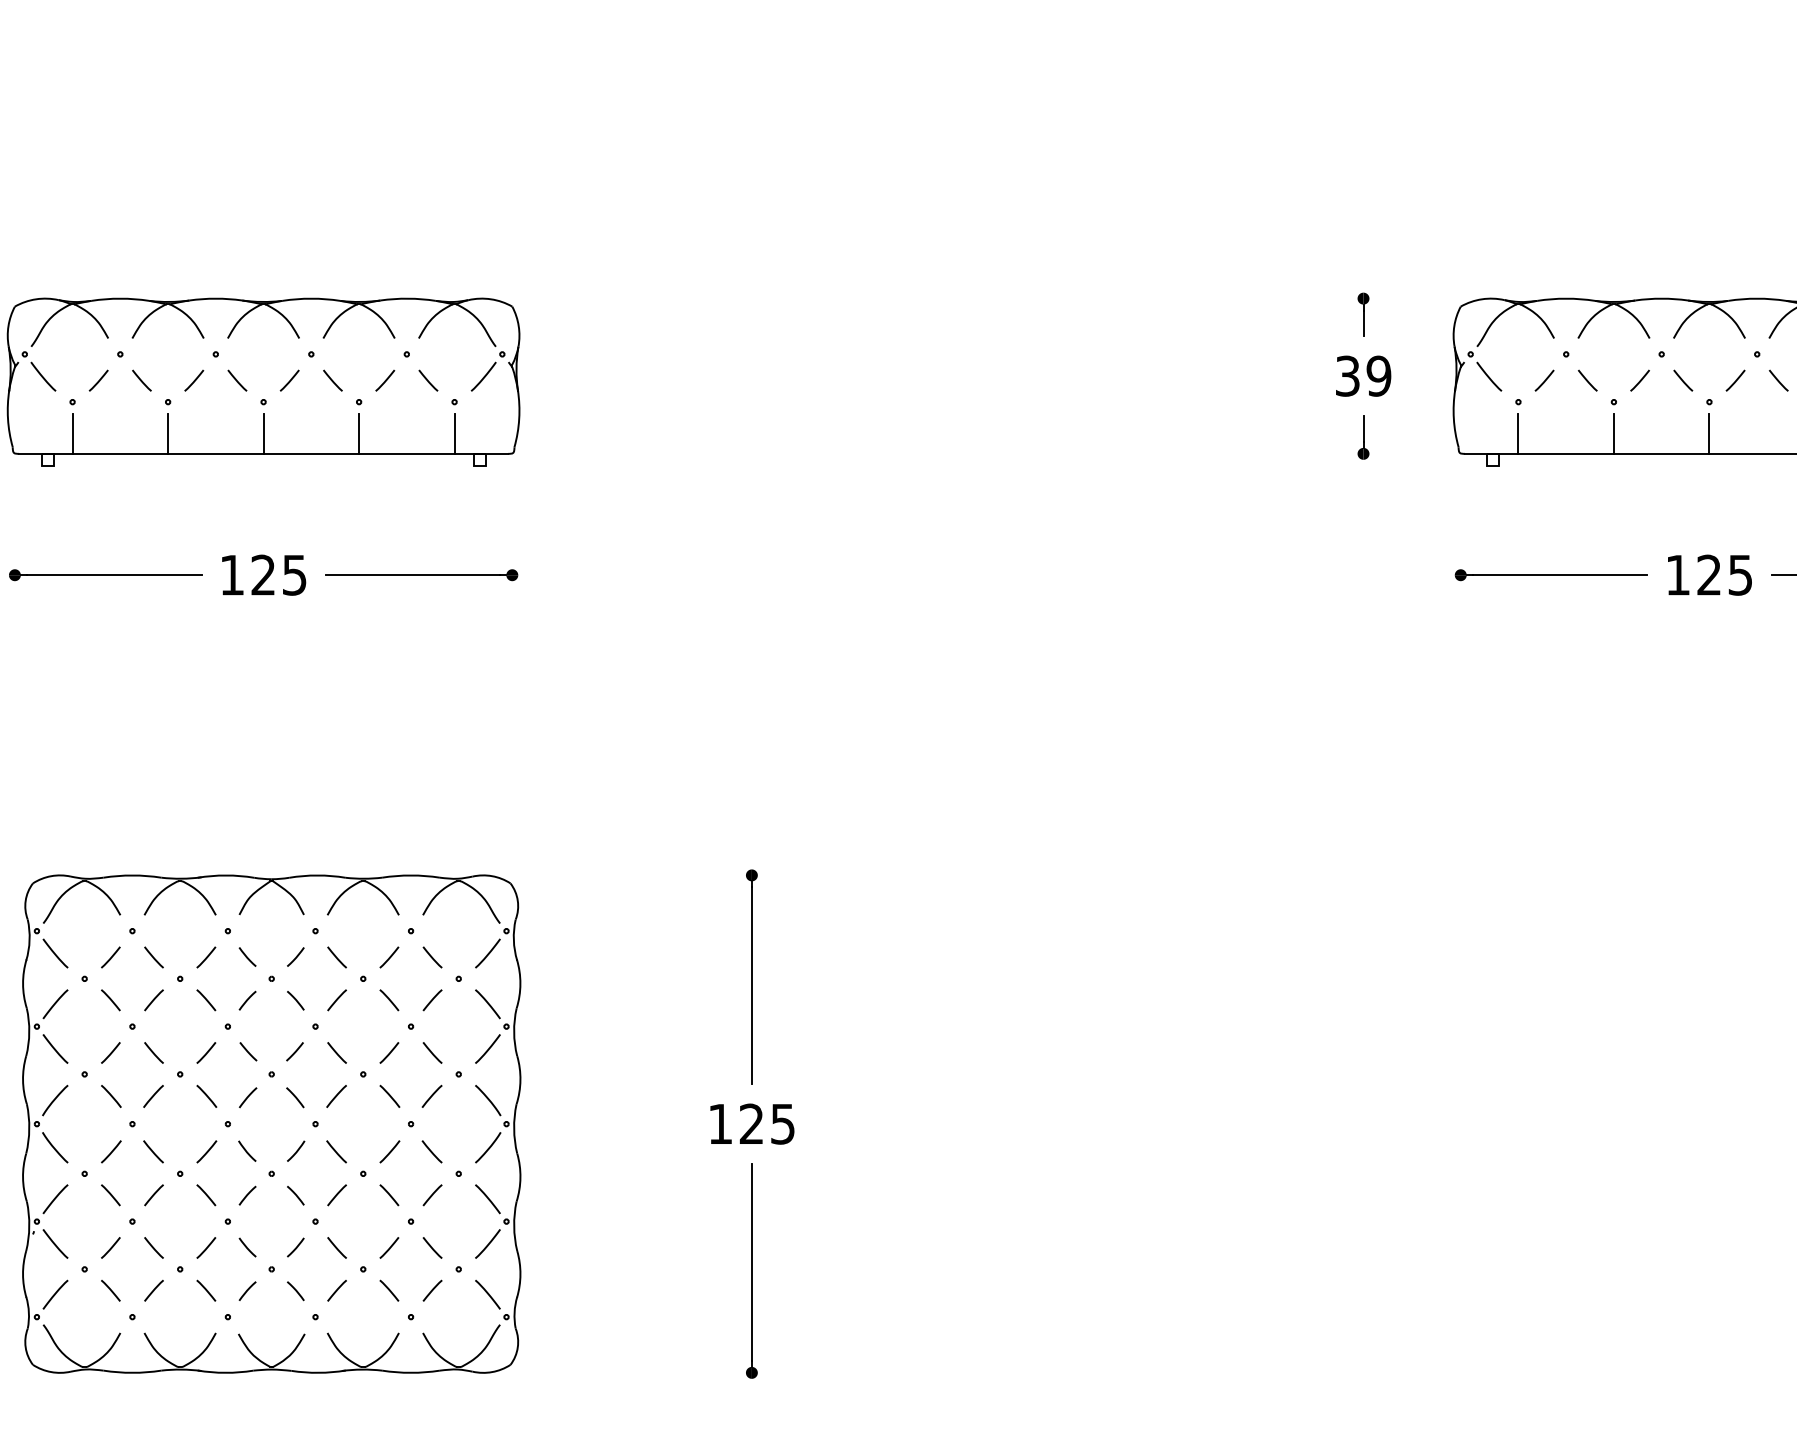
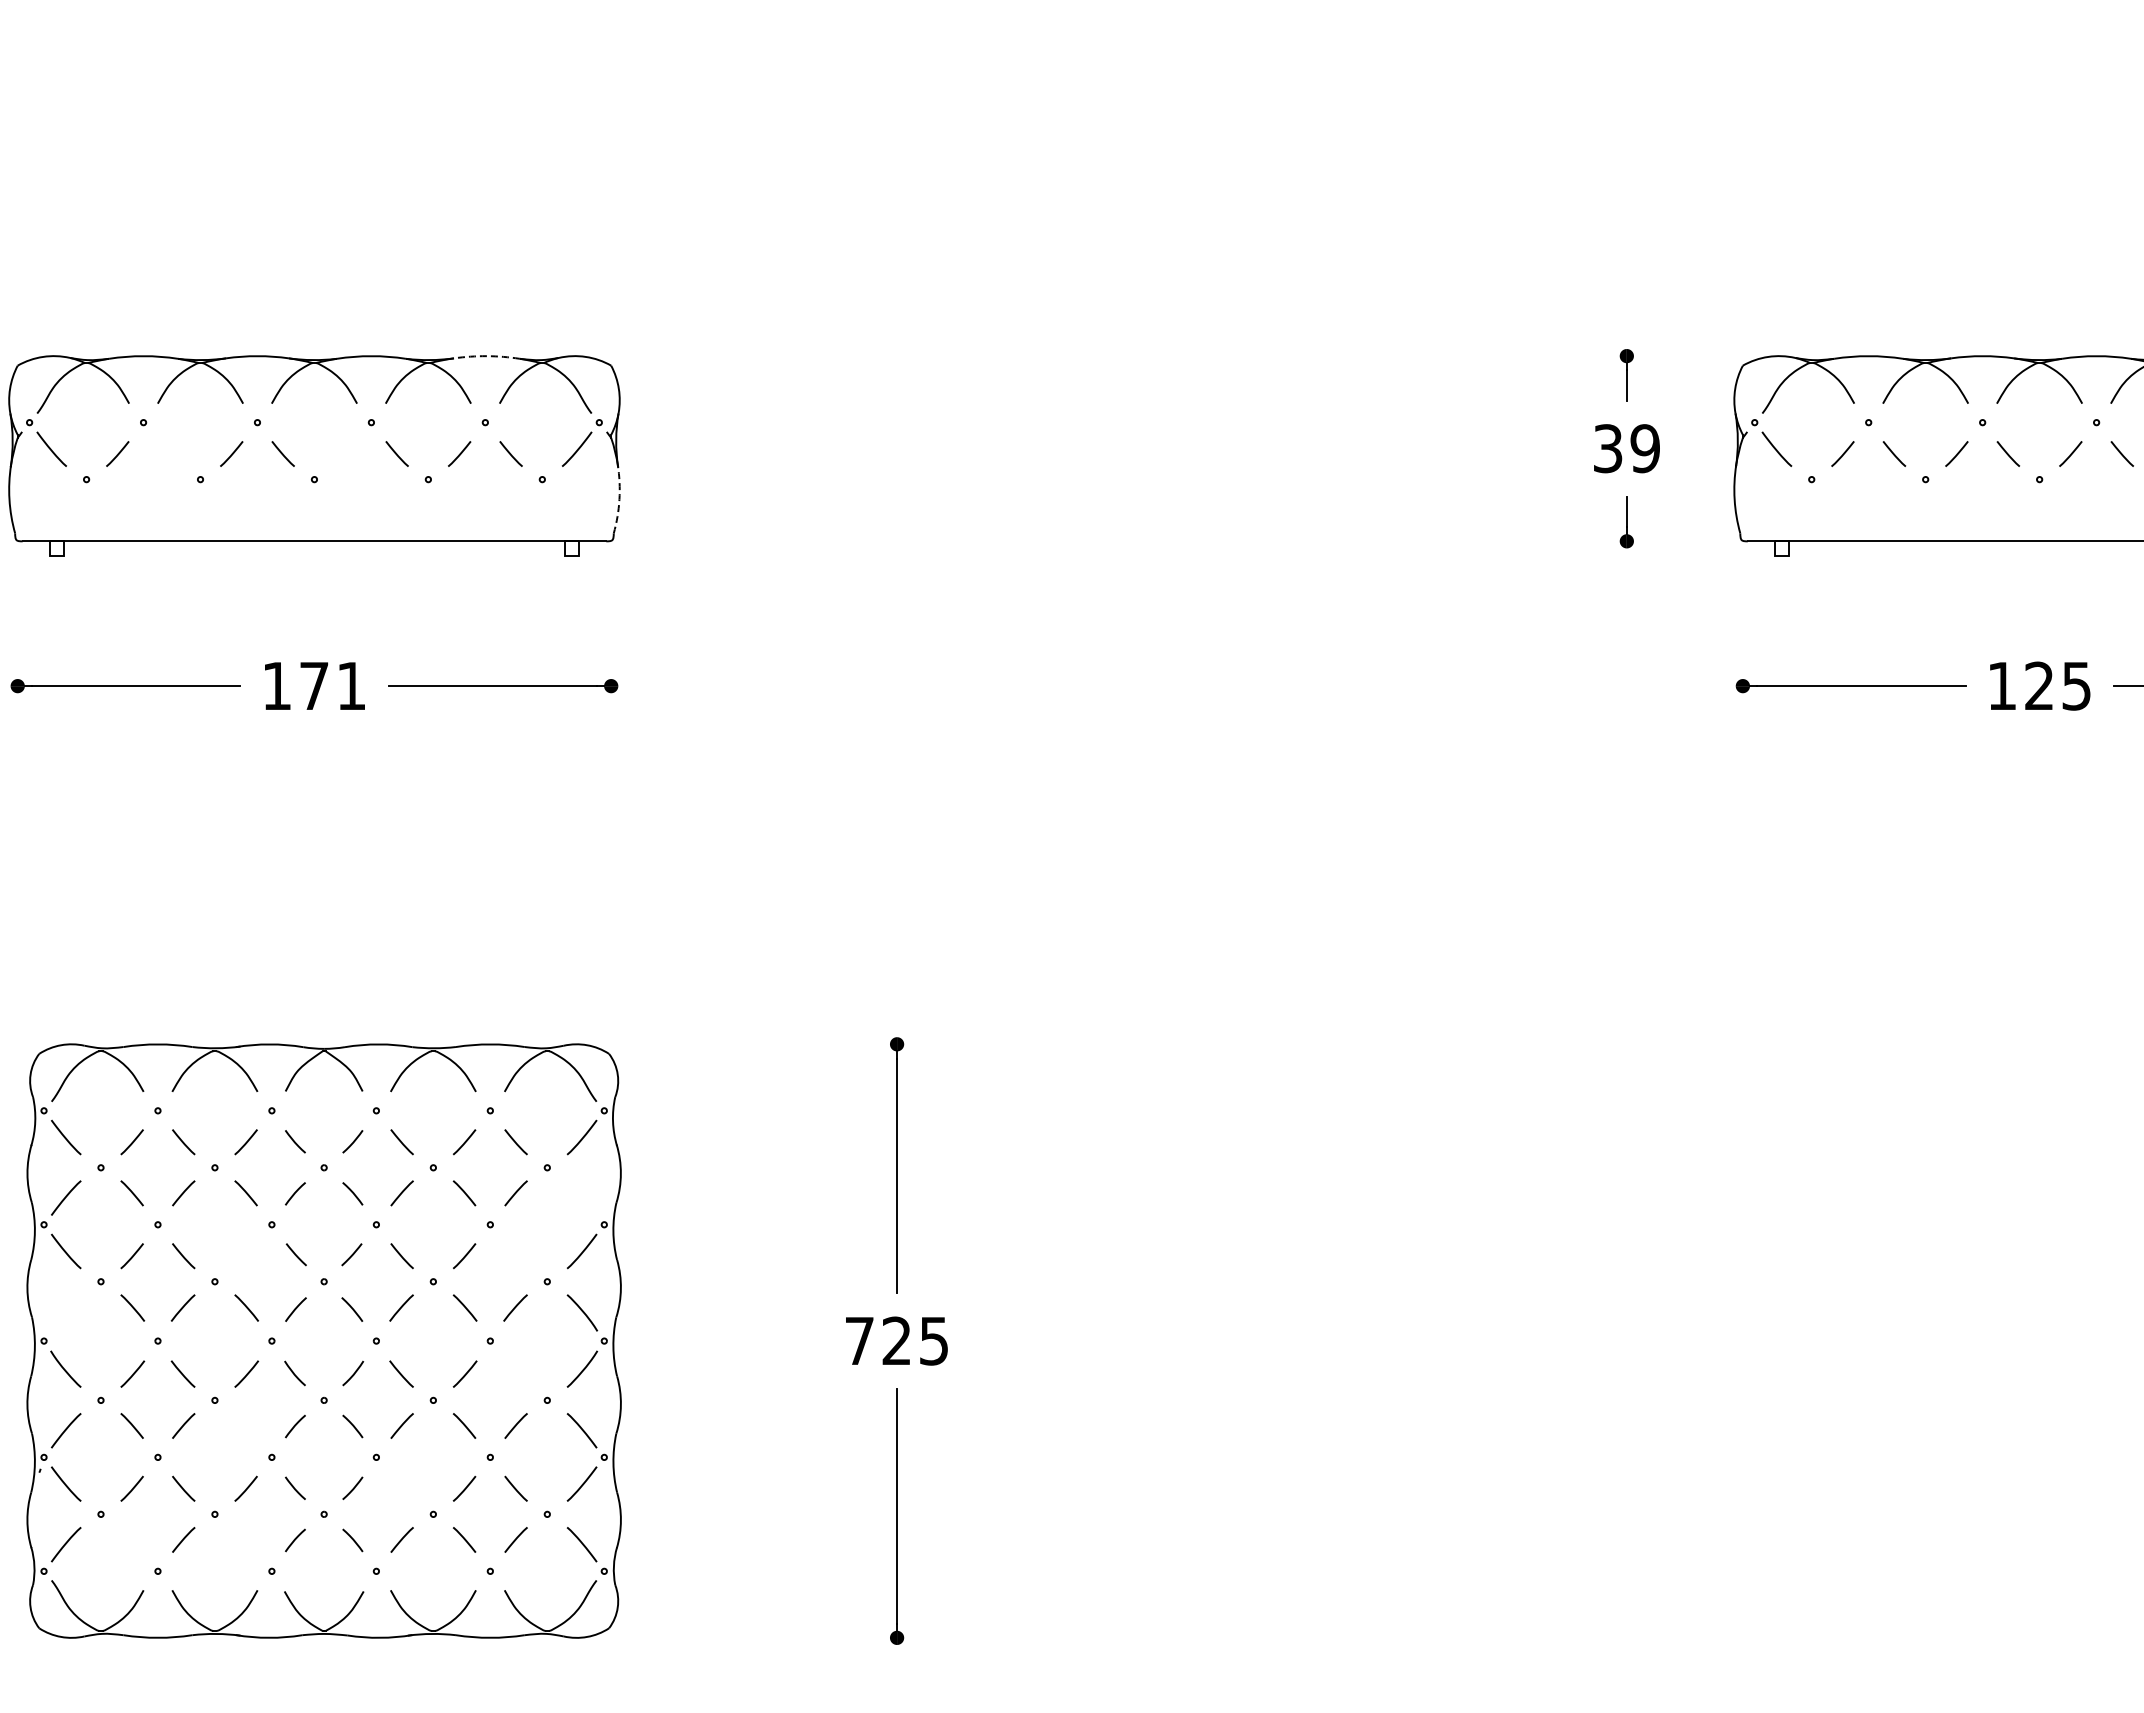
arc: (407, 298) -> (486, 356), solid -> dashed
line: (141, 380) -> (168, 453), removed
line: (289, 380) -> (345, 453), removed
arc: (519, 418) -> (619, 499), solid -> dashed
line: (72, 433) -> (86, 517), removed
line: (168, 433) -> (200, 517), removed
line: (263, 433) -> (314, 517), removed
line: (359, 433) -> (428, 517), removed
line: (454, 433) -> (542, 517), removed
line: (1518, 433) -> (1811, 517), removed
line: (1613, 433) -> (1925, 517), removed
line: (1709, 433) -> (2039, 517), removed
text: (278, 574) -> (332, 685), 125 -> 171
line: (487, 1003) -> (581, 1197), removed
line: (205, 1053) -> (245, 1256), removed
line: (432, 1053) -> (515, 1256), removed
curve: (54, 1100) -> (65, 1312), removed
text: (720, 1123) -> (859, 1340), 125 -> 725
line: (432, 1151) -> (515, 1373), removed
line: (205, 1194) -> (245, 1425), removed
line: (336, 1247) -> (401, 1488), removed
line: (110, 1290) -> (131, 1539), removed
line: (205, 1290) -> (245, 1539), removed

